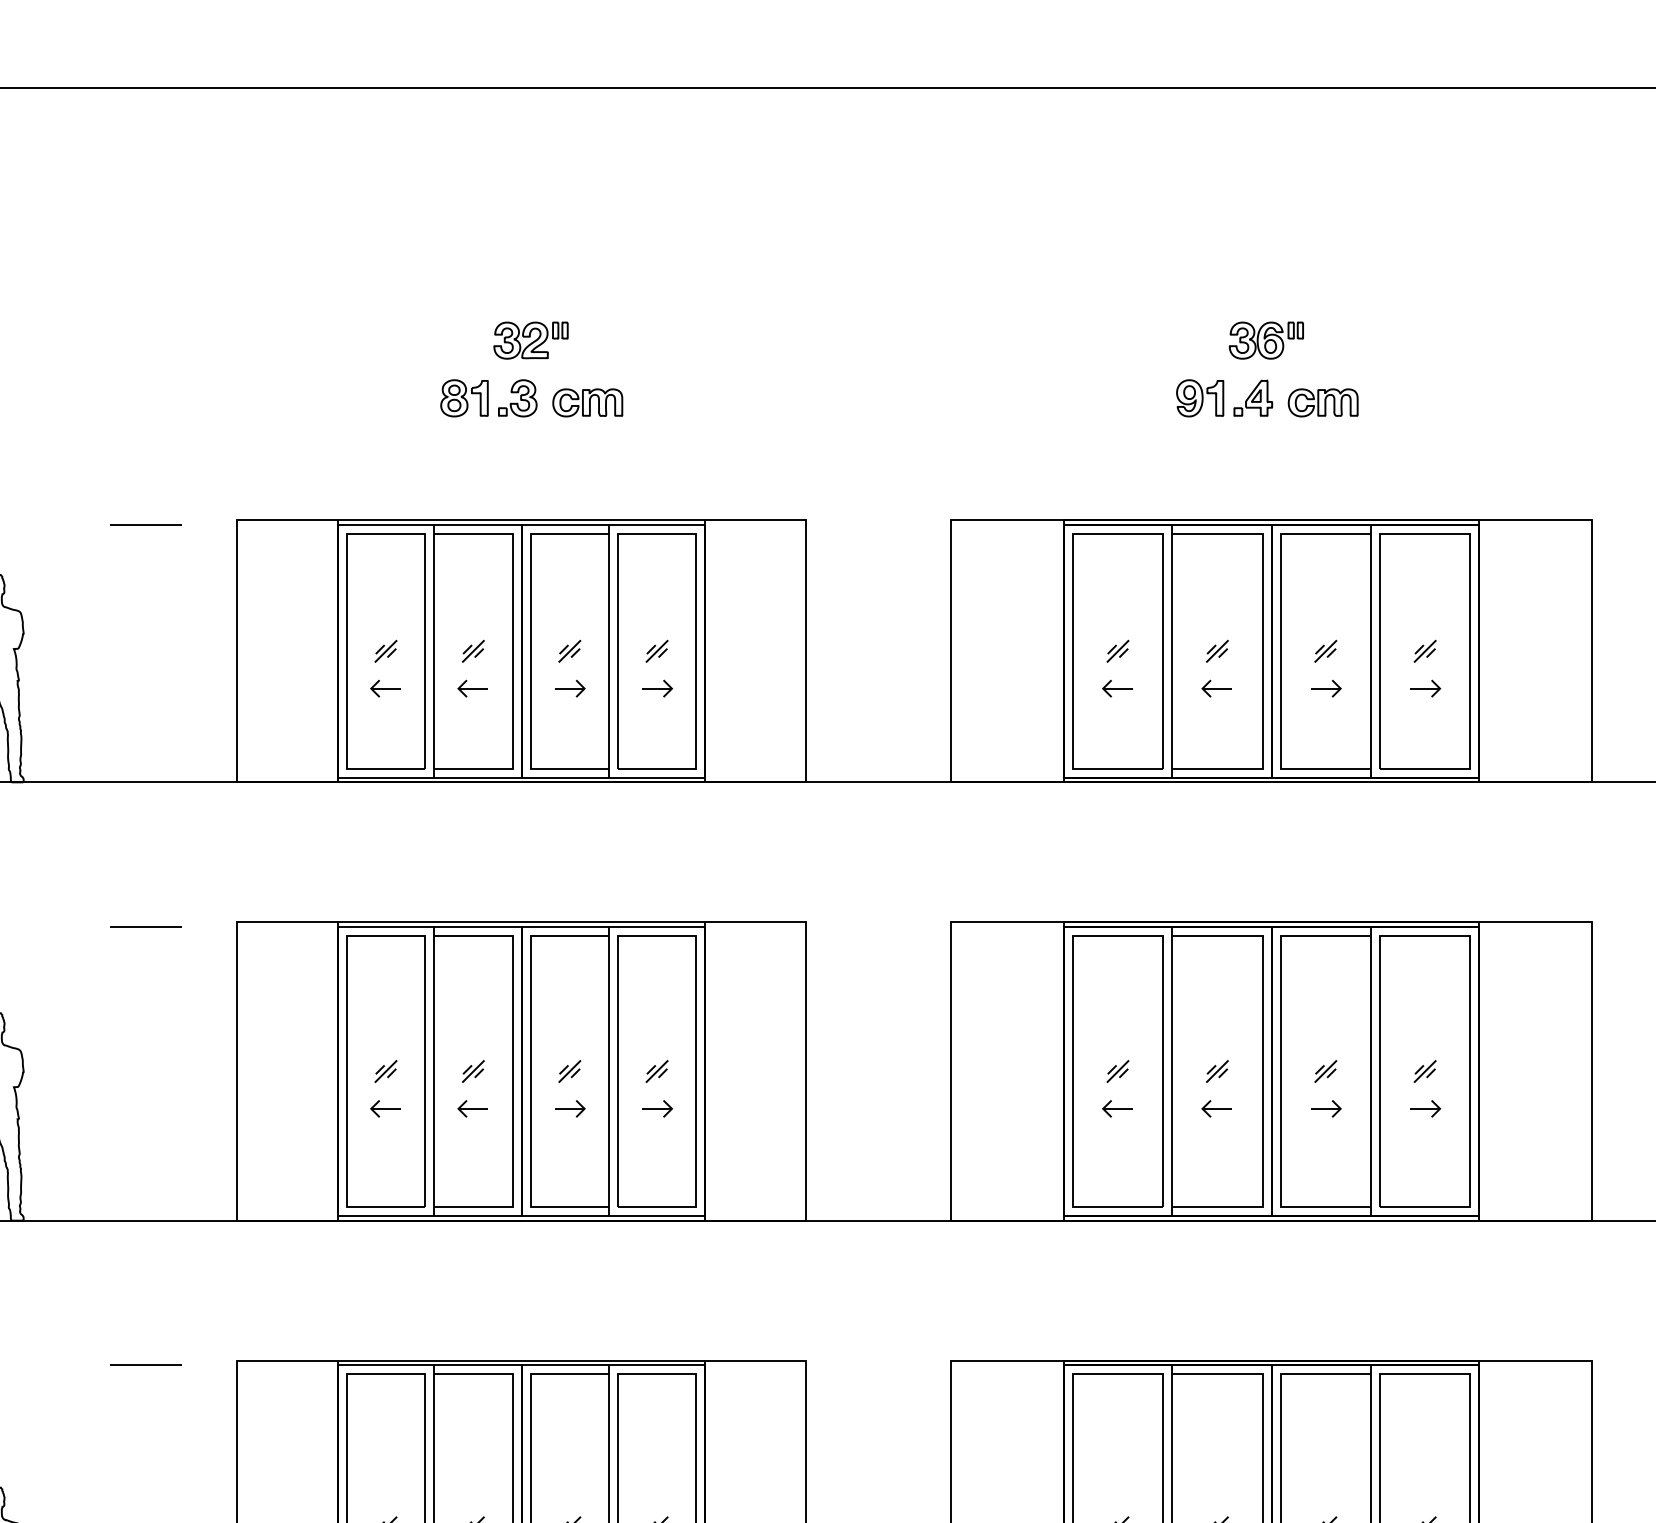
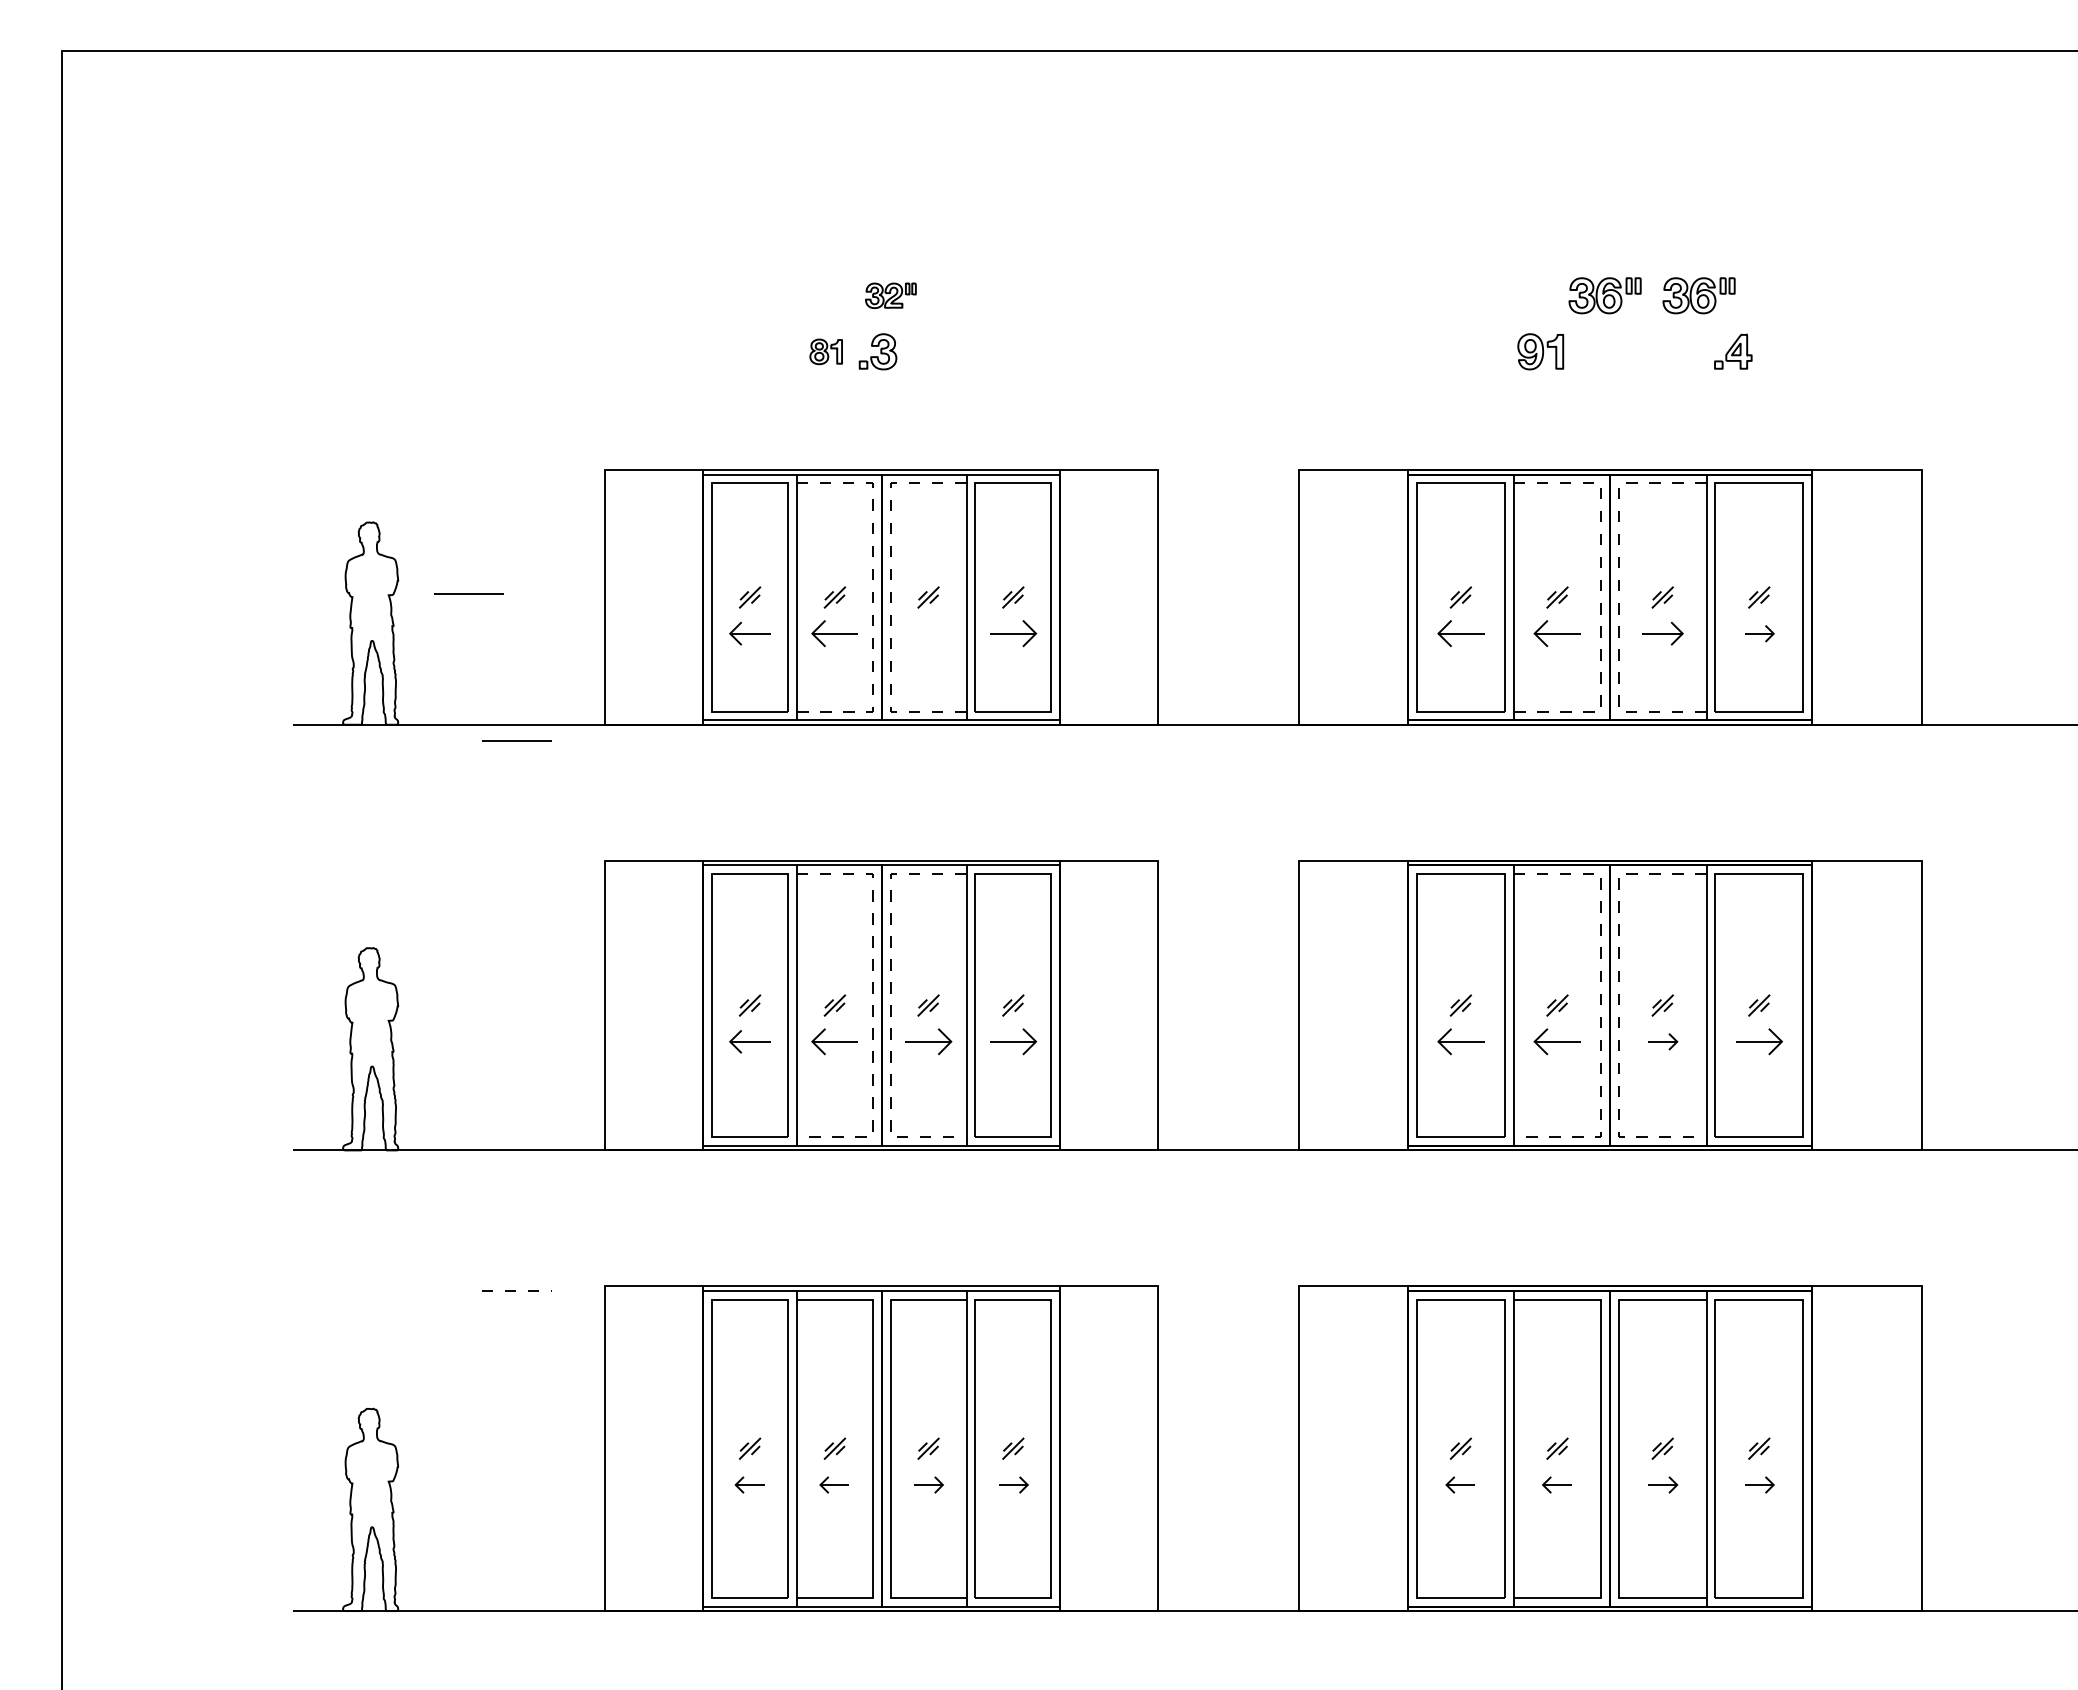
part: (530, 340) -> (890, 295), size x0.7
part: (1362, 340) -> (1698, 295), added
part: (463, 398) -> (825, 351), size x0.7
part: (1253, 398) -> (1733, 351), moved
part: (587, 403) -> (945, 356), removed
part: (1322, 403) -> (1659, 356), removed
line: (145, 524) -> (468, 593), moved
line: (513, 652) -> (873, 598), solid -> dashed
line: (530, 652) -> (890, 598), solid -> dashed
line: (1262, 652) -> (1601, 598), solid -> dashed
line: (1280, 652) -> (1618, 598), solid -> dashed
part: (385, 688) -> (749, 633), size x1.4
part: (471, 688) -> (833, 633), size x1.6
part: (569, 688) -> (928, 633), removed
part: (657, 688) -> (1013, 633), size x1.6
part: (1116, 688) -> (1459, 633), size x1.6
part: (1216, 688) -> (1556, 633), size x1.6
part: (1326, 688) -> (1663, 633), size x1.4
line: (145, 926) -> (516, 740), moved
line: (513, 1071) -> (873, 1005), solid -> dashed
line: (530, 1071) -> (890, 1005), solid -> dashed
line: (1262, 1071) -> (1601, 1005), solid -> dashed
line: (1280, 1071) -> (1618, 1005), solid -> dashed
part: (385, 1108) -> (749, 1041), size x1.4
part: (471, 1108) -> (833, 1041), size x1.6
part: (569, 1108) -> (928, 1041), size x1.6
part: (657, 1108) -> (1013, 1041), size x1.6
part: (1116, 1108) -> (1459, 1041), size x1.6
part: (1216, 1108) -> (1556, 1041), size x1.6
part: (1425, 1108) -> (1759, 1041), size x1.6
line: (146, 1364) -> (517, 1290), solid -> dashed

